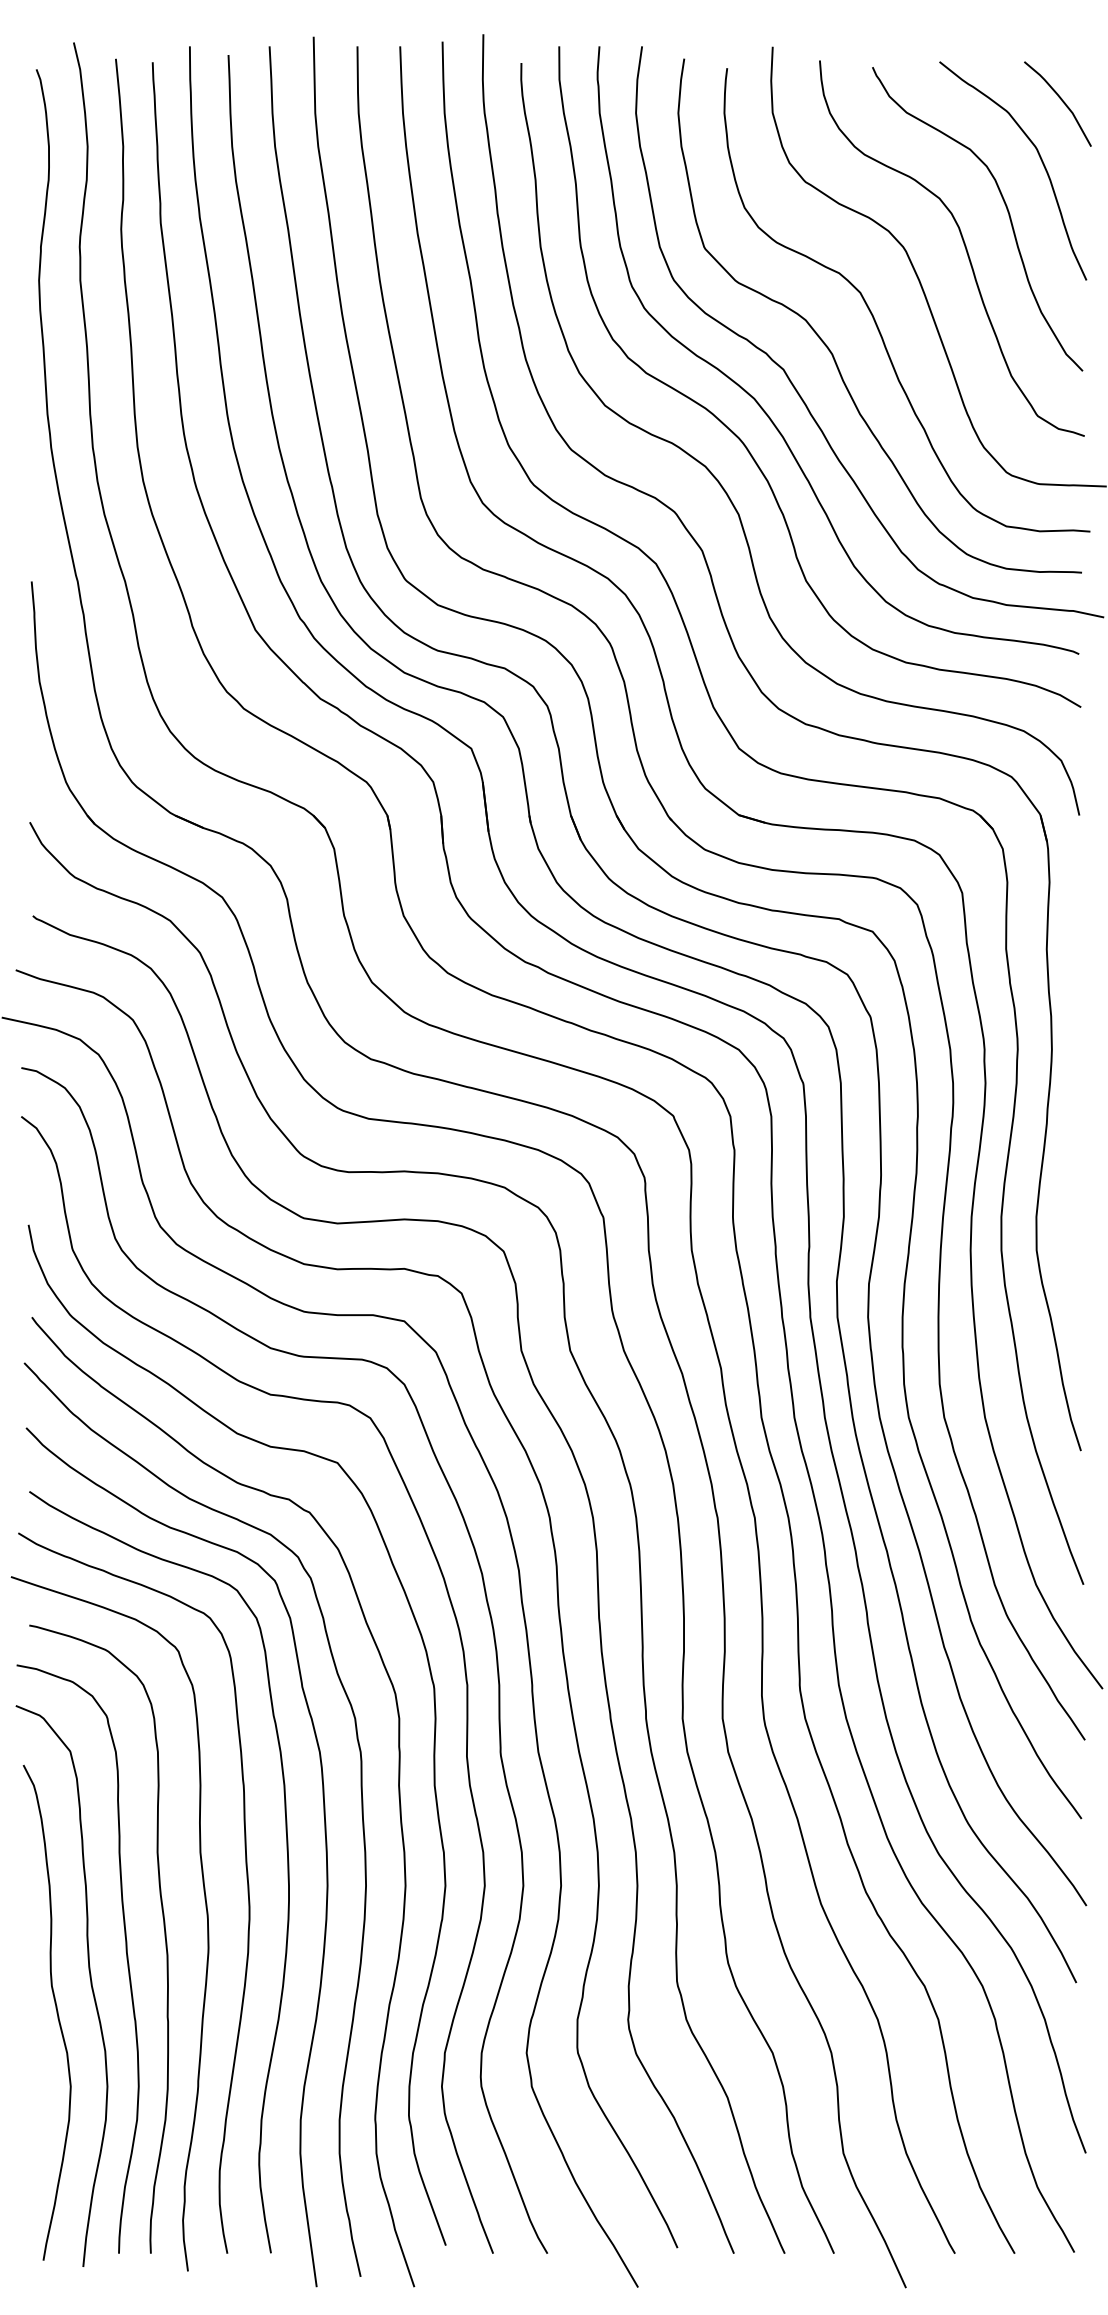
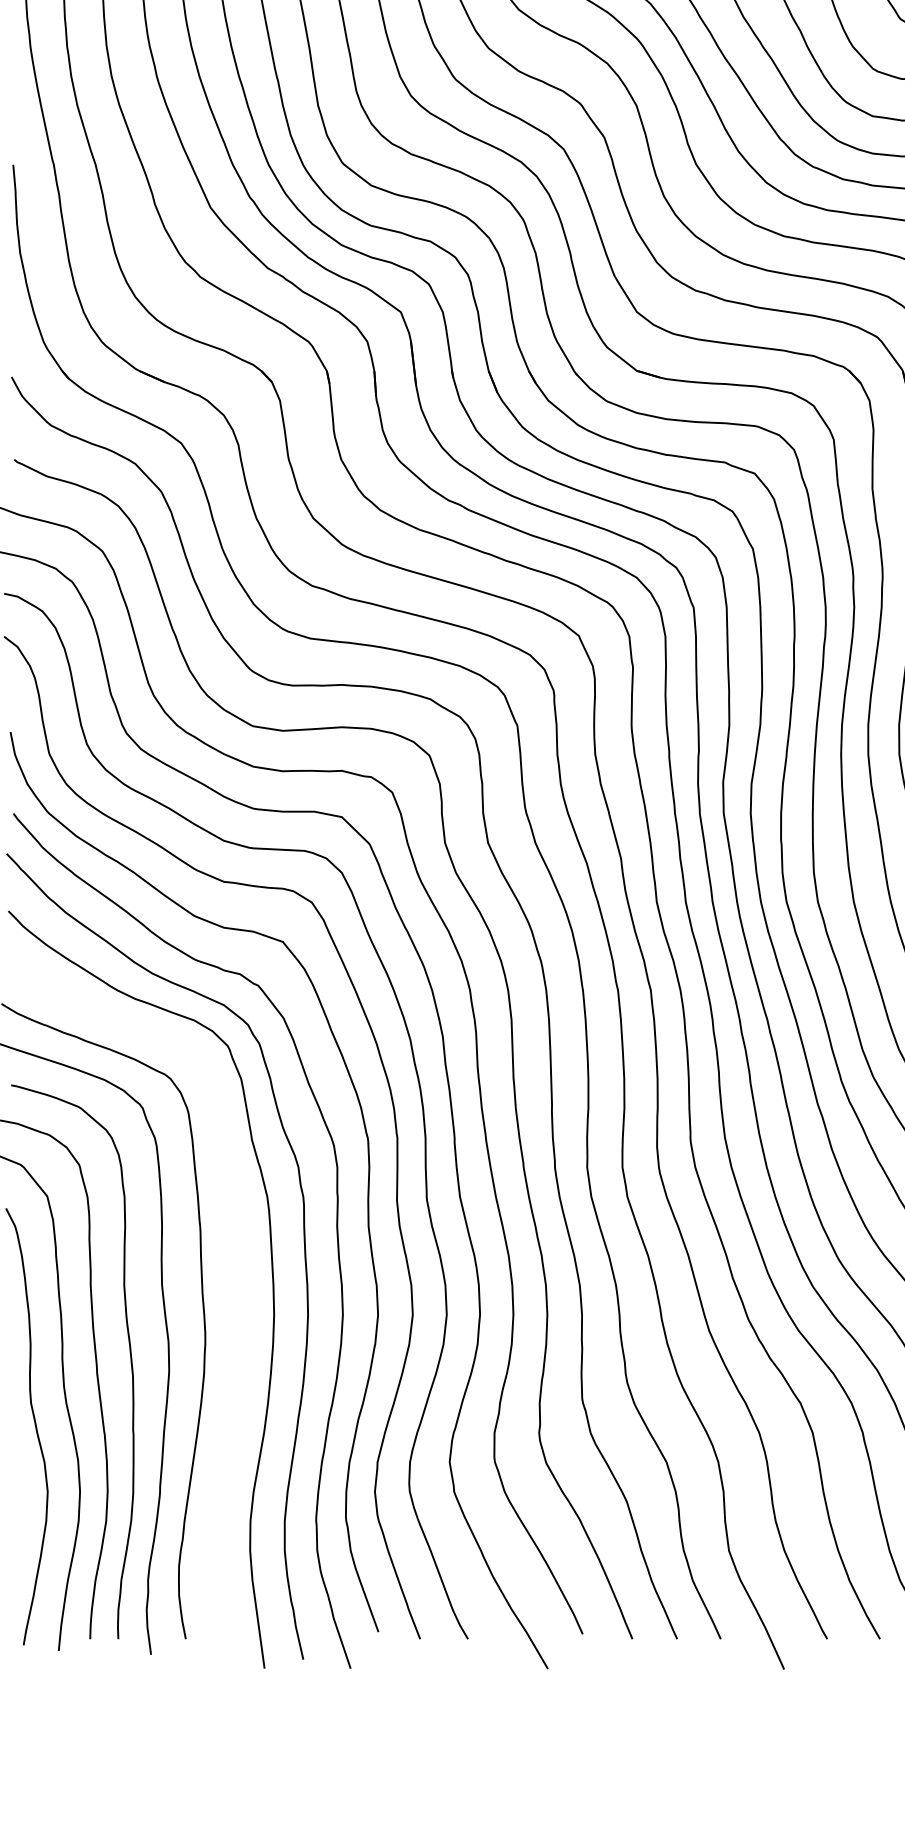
curve: (287, 1872) -> (238, 1303), removed

